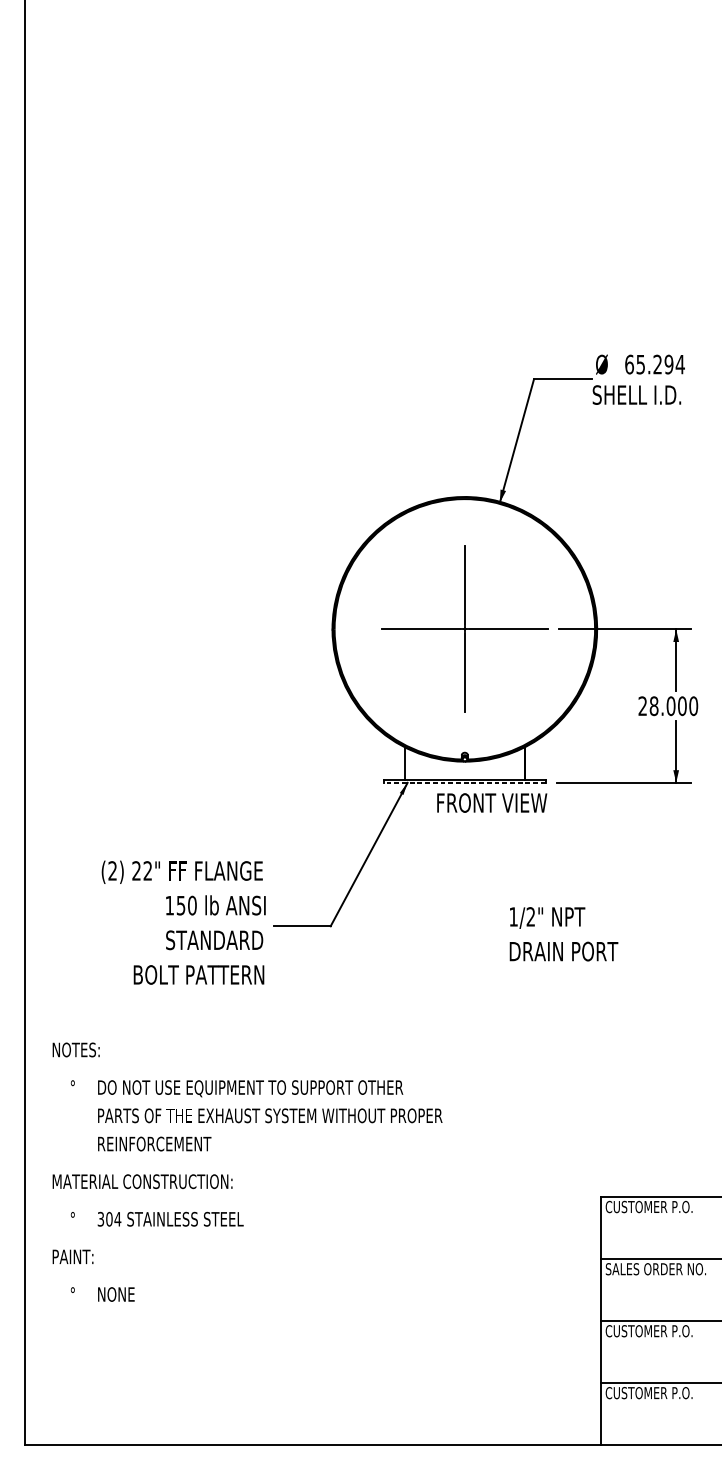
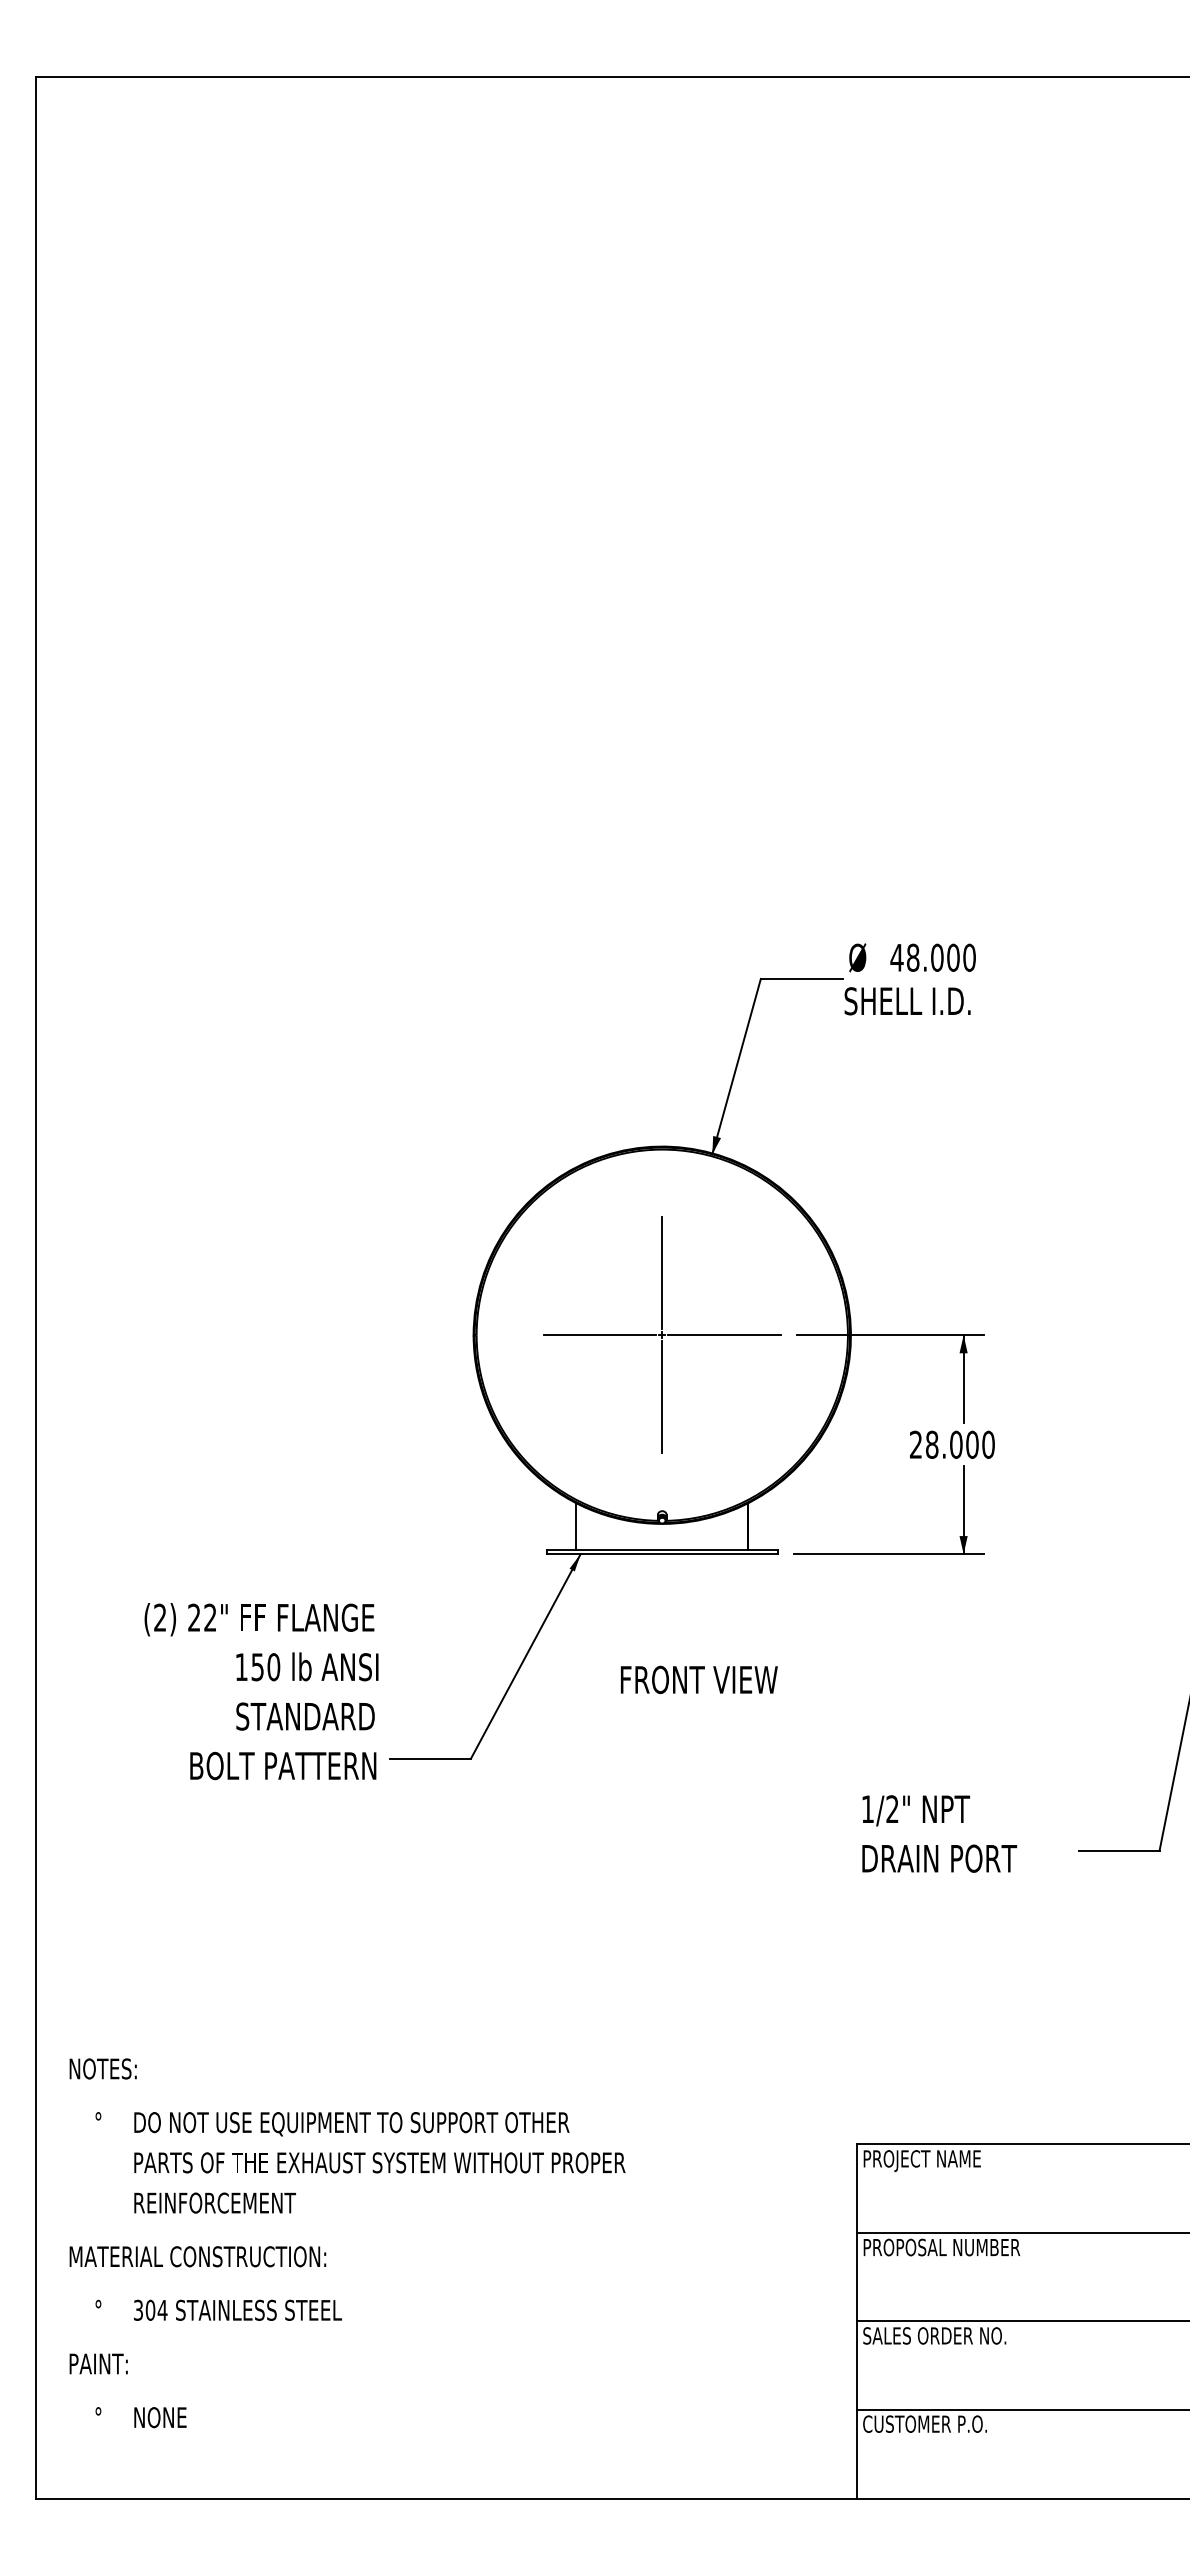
text: (655, 364) -> (933, 957), 65.294 -> 48.000
line: (464, 783) -> (661, 1554), dashed -> solid
text: (492, 802) -> (699, 1679), moved
text: (183, 922) -> (261, 1691), moved
text: (563, 933) -> (939, 1833), moved
text: (247, 1172) -> (347, 2243), moved
text: (648, 1208) -> (924, 2160), CUSTOMER P.O. -> PROJECT NAME
text: (660, 1269) -> (941, 2247), SALES ORDER NO. -> PROPOSAL NUMBER
text: (655, 1330) -> (934, 2335), CUSTOMER P.O. -> SALES ORDER NO.

